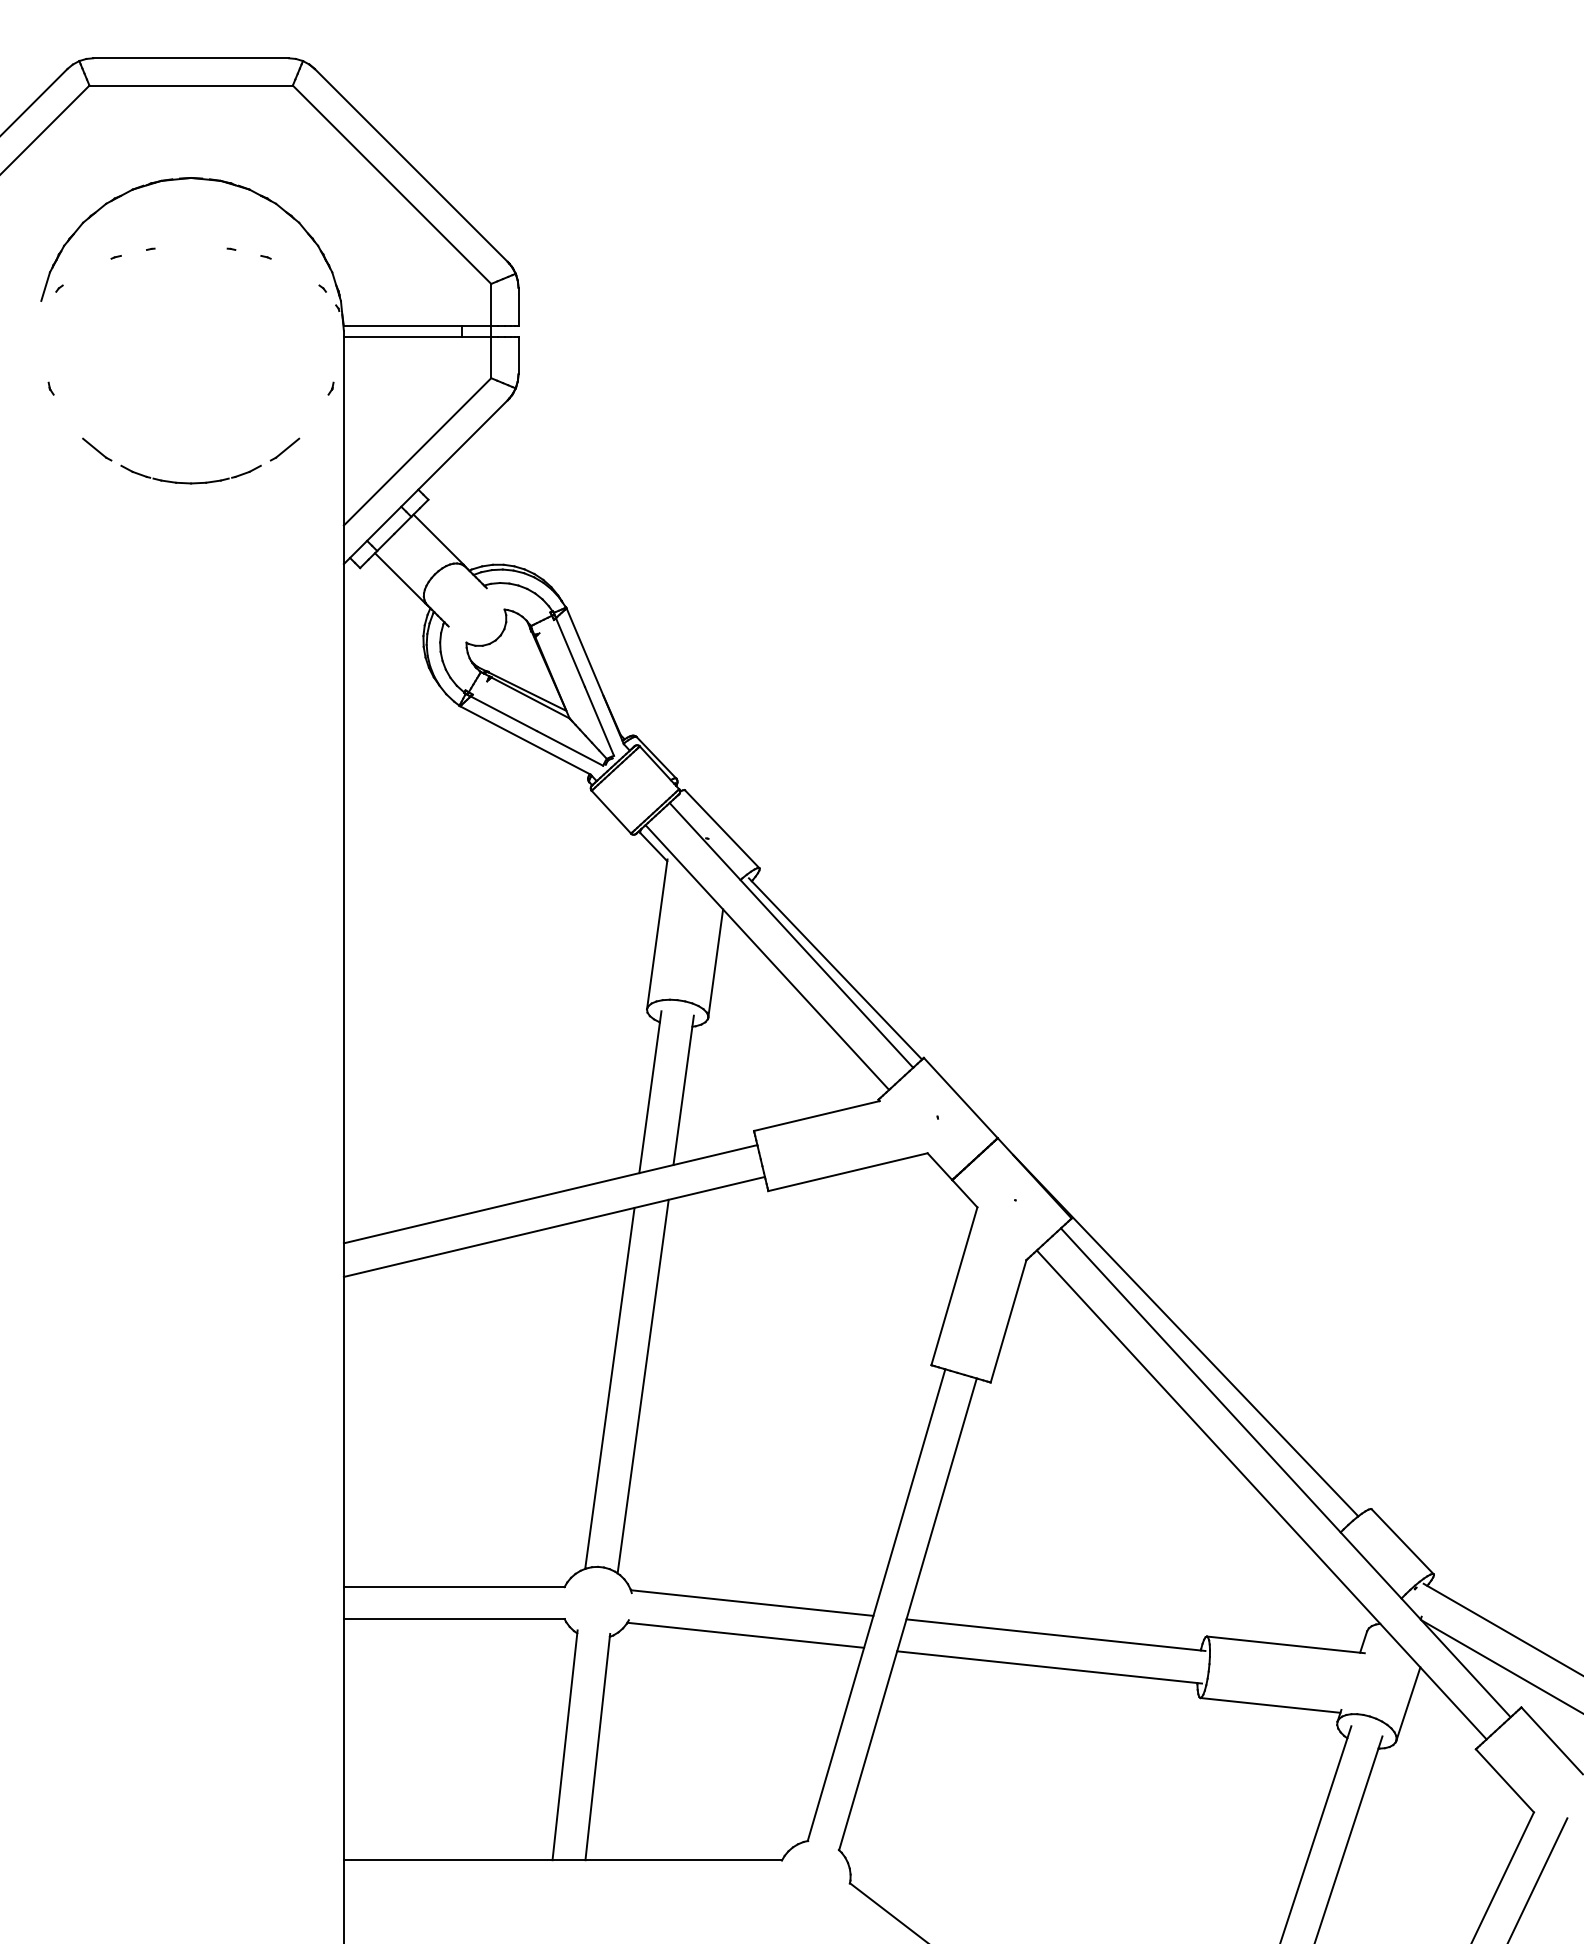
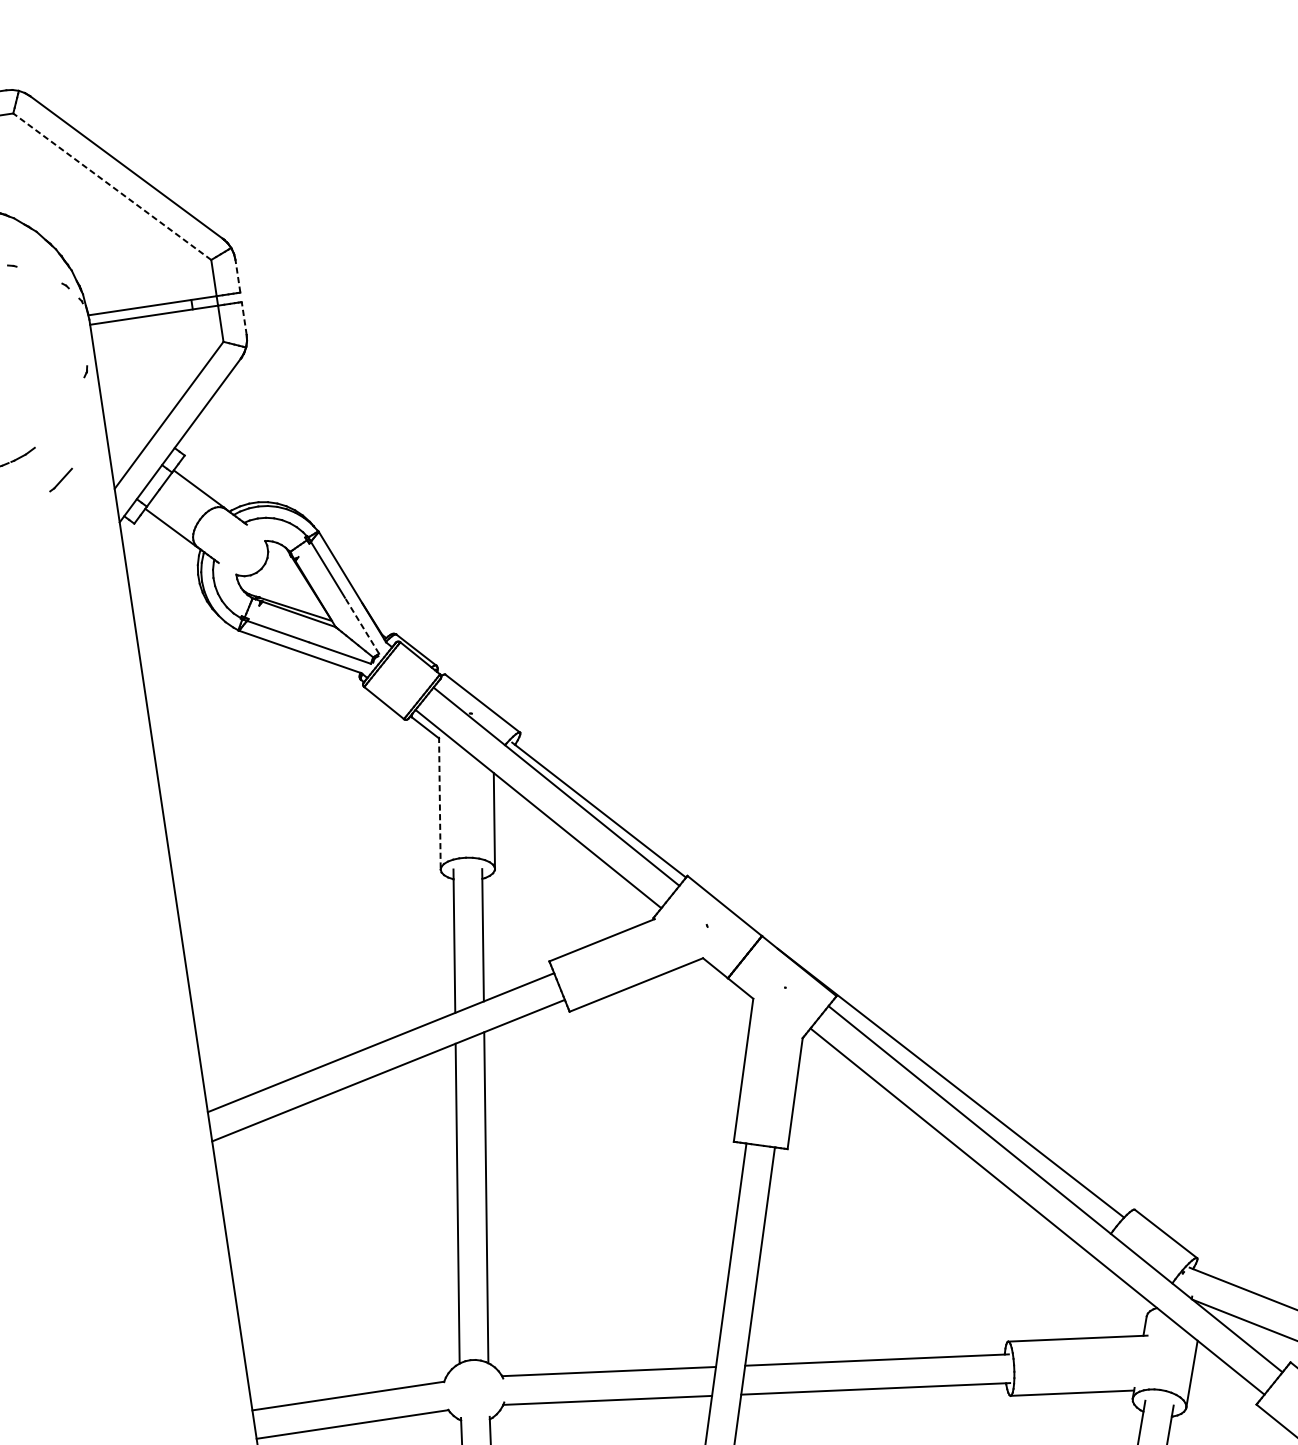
line: (391, 184) -> (111, 186), solid -> dashed
line: (518, 306) -> (237, 276), solid -> dashed
line: (518, 355) -> (244, 318), solid -> dashed
line: (284, 449) -> (60, 480), moved
line: (599, 720) -> (361, 625), solid -> dashed
line: (657, 934) -> (440, 803), solid -> dashed

